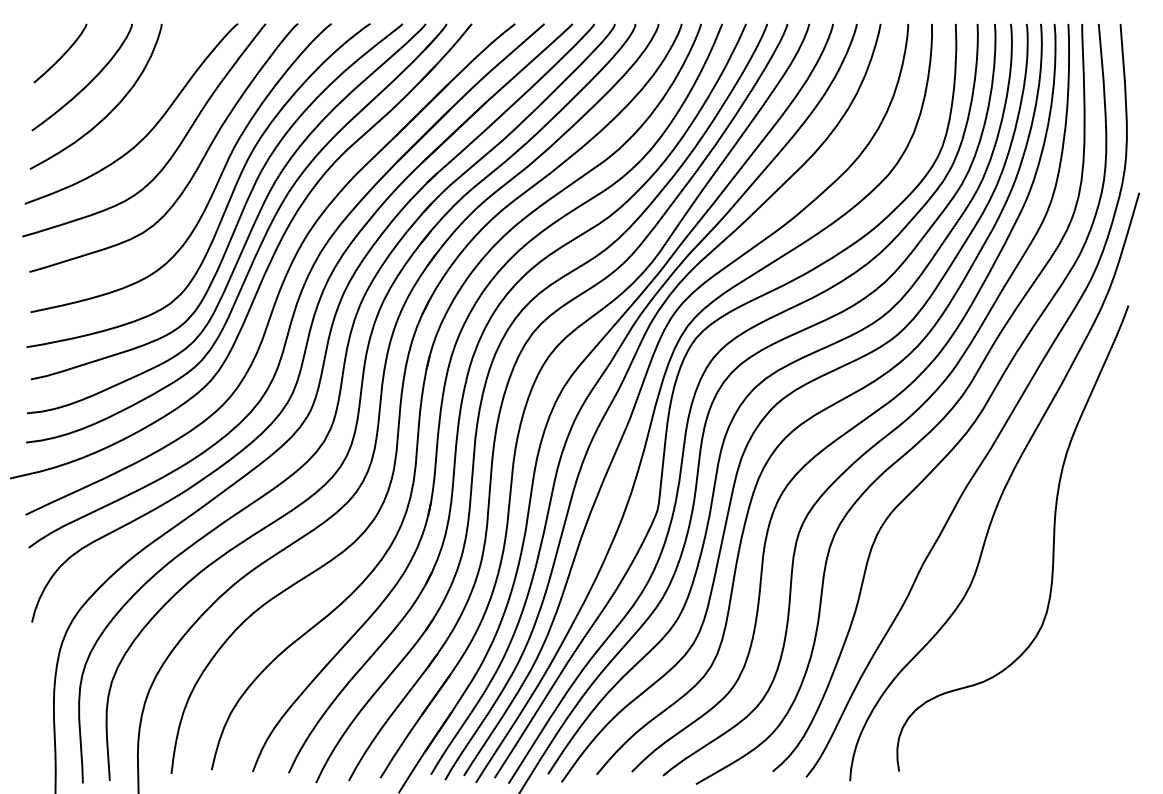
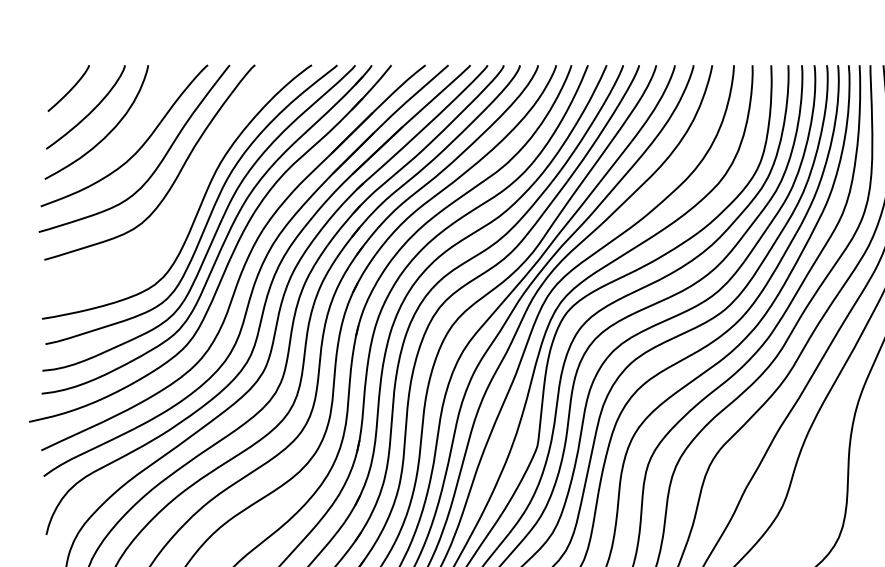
curve: (216, 182) -> (191, 189), removed

